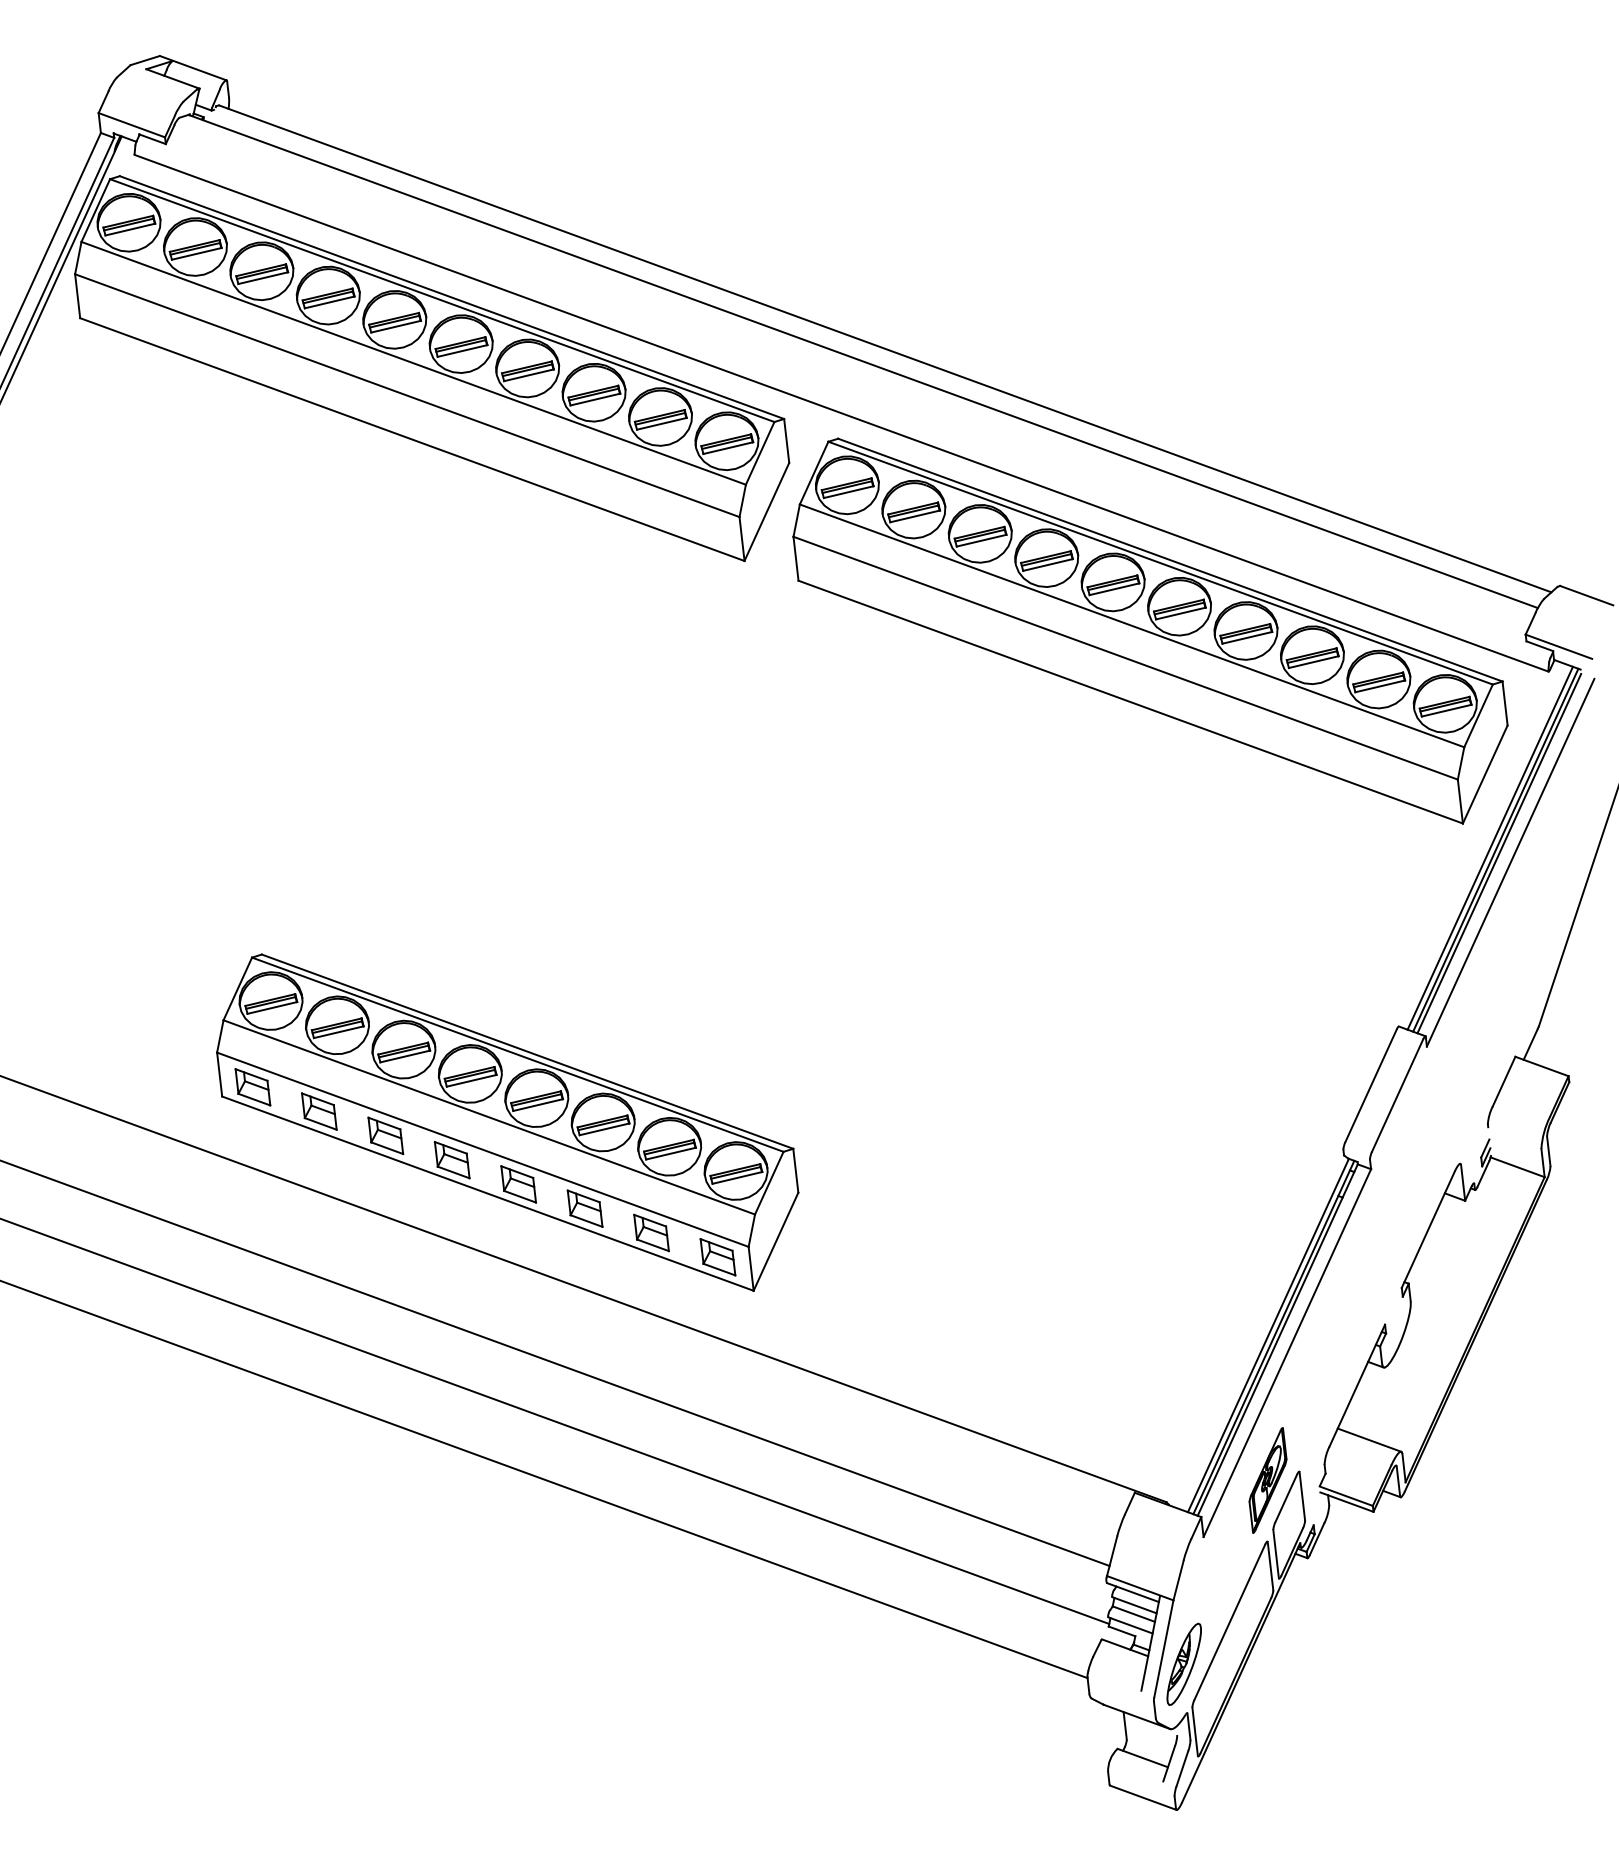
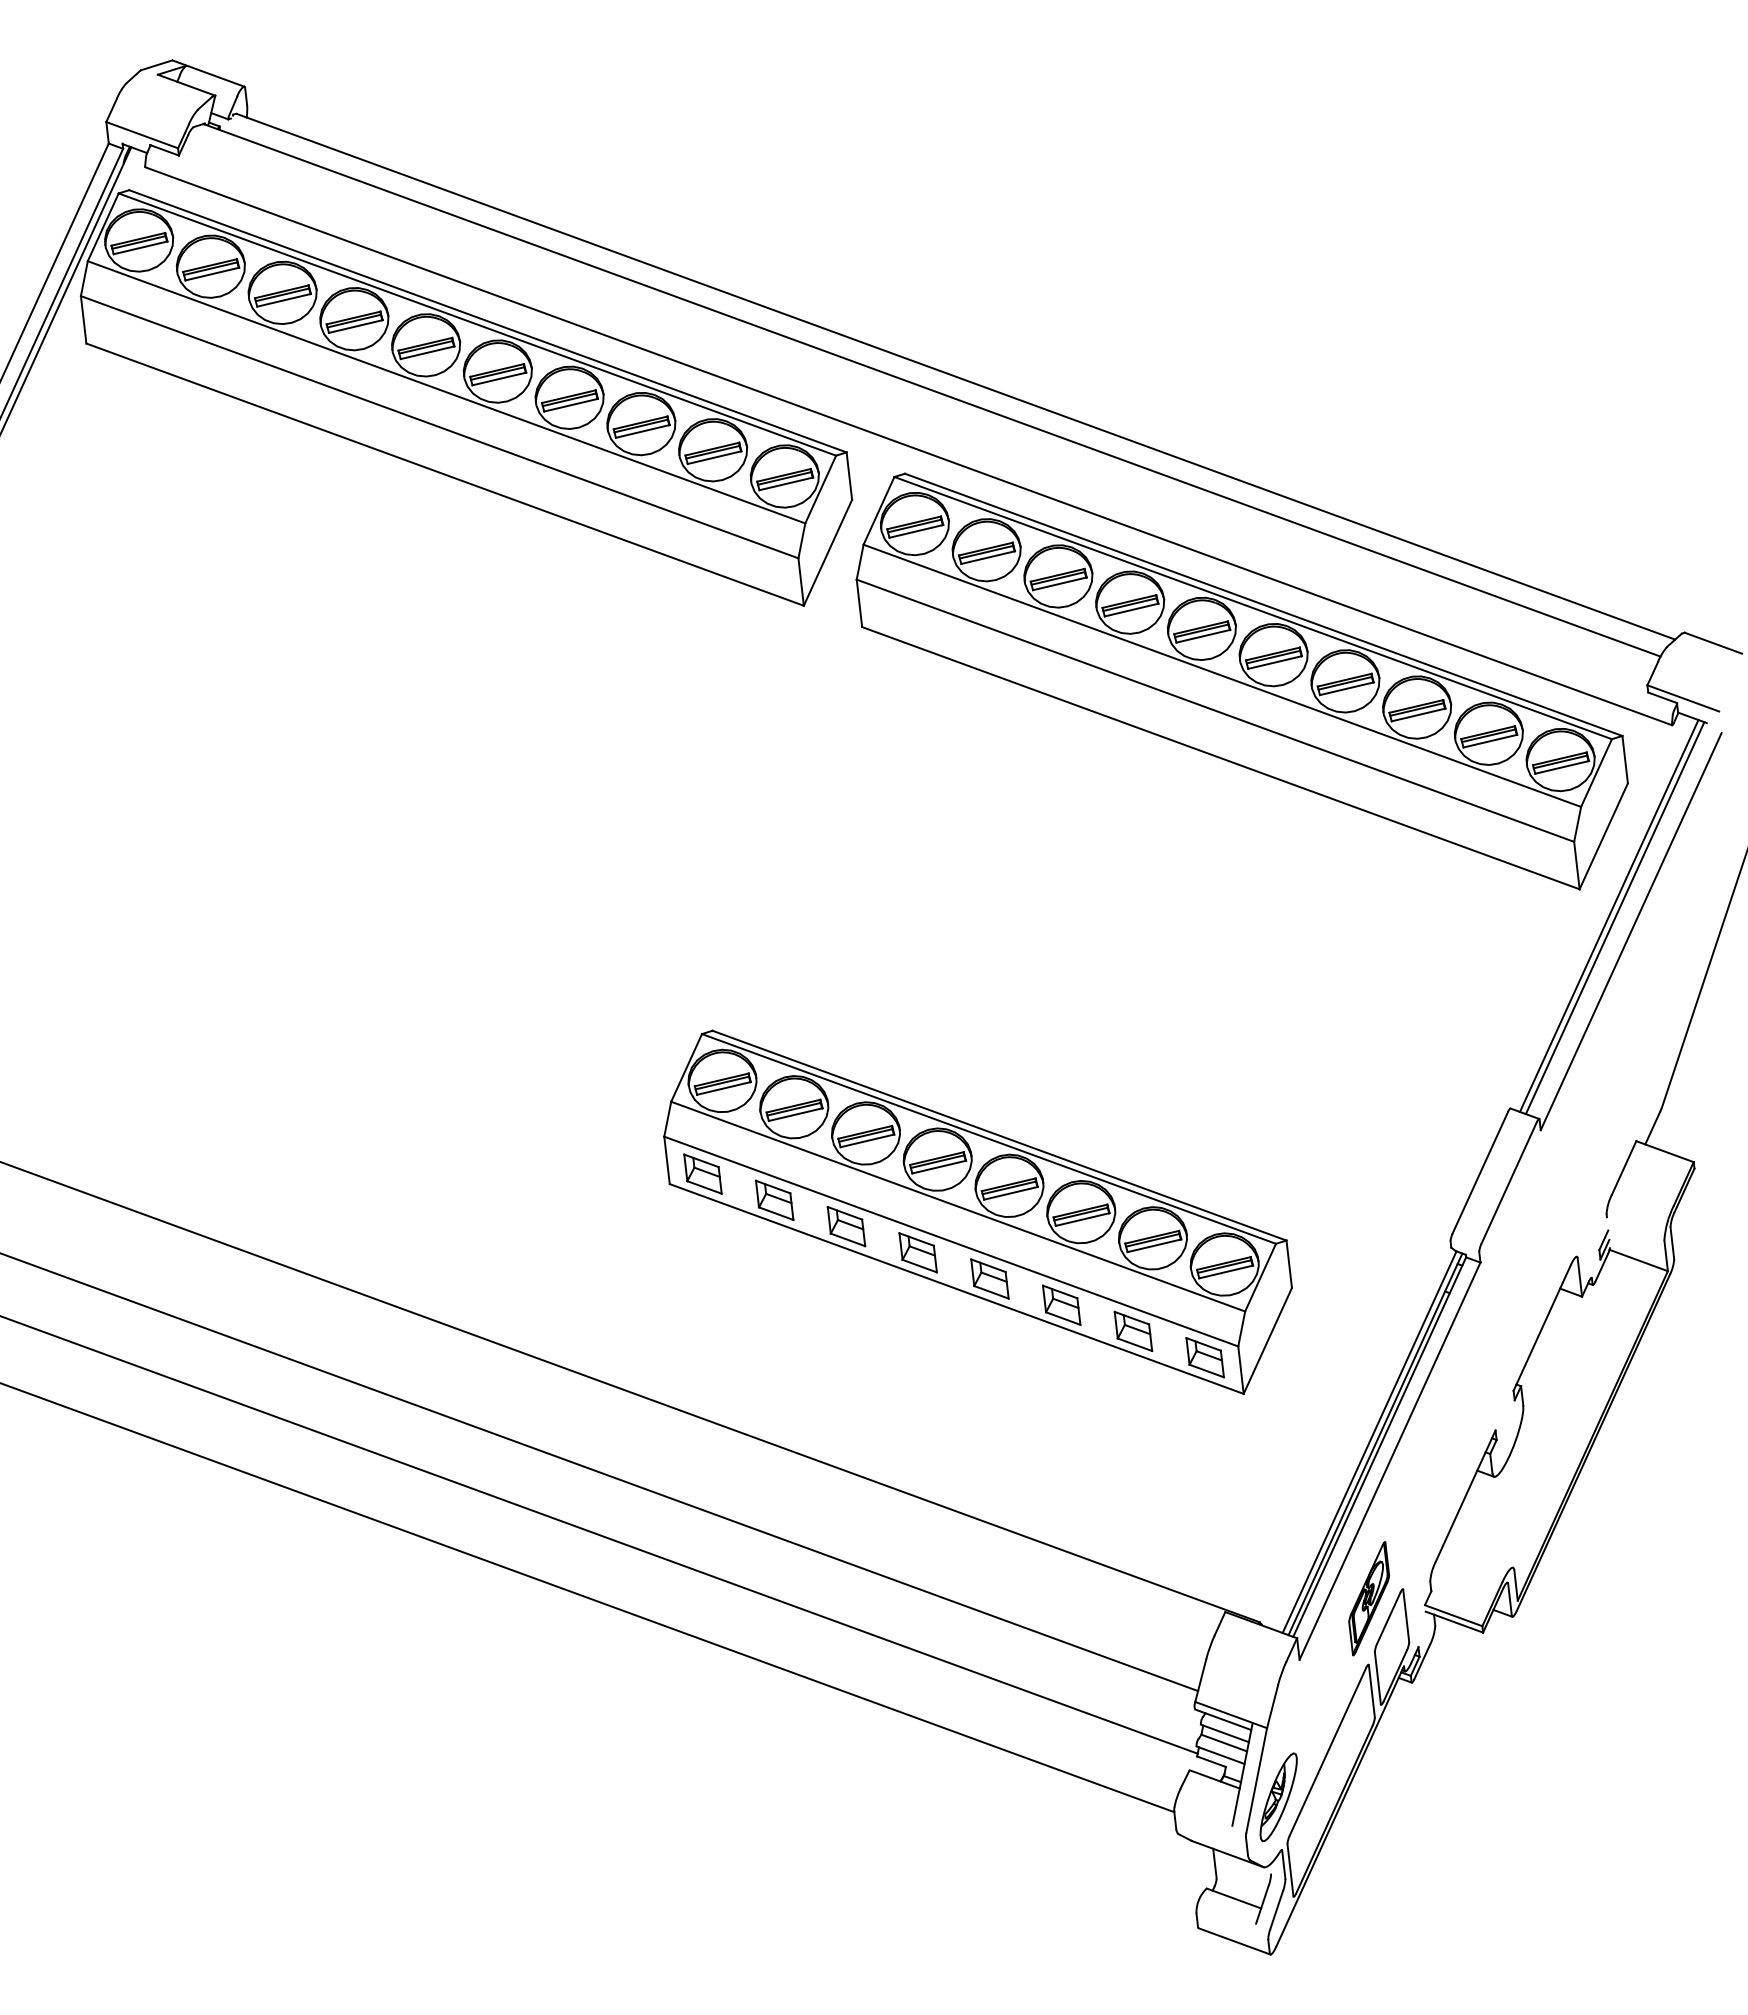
line: (1498, 853) -> (1618, 921), removed
part: (507, 1121) -> (977, 1211), moved
line: (1369, 1439) -> (1478, 1554), removed

